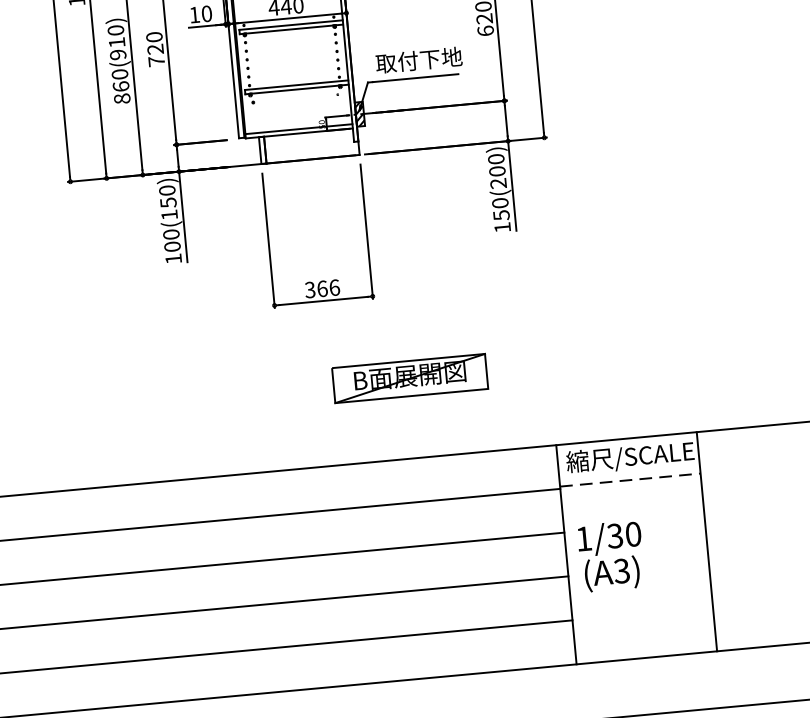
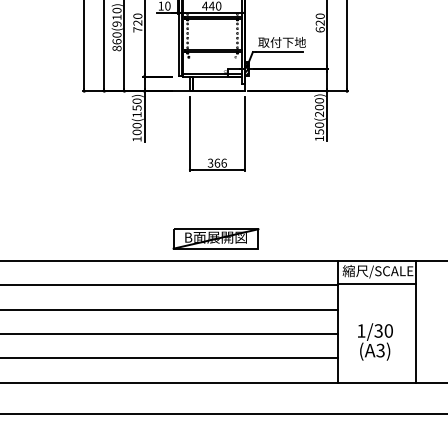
part: (409, 377) -> (215, 238), moved
line: (629, 481) -> (376, 284), dashed -> solid
text: (611, 555) -> (375, 341), moved

